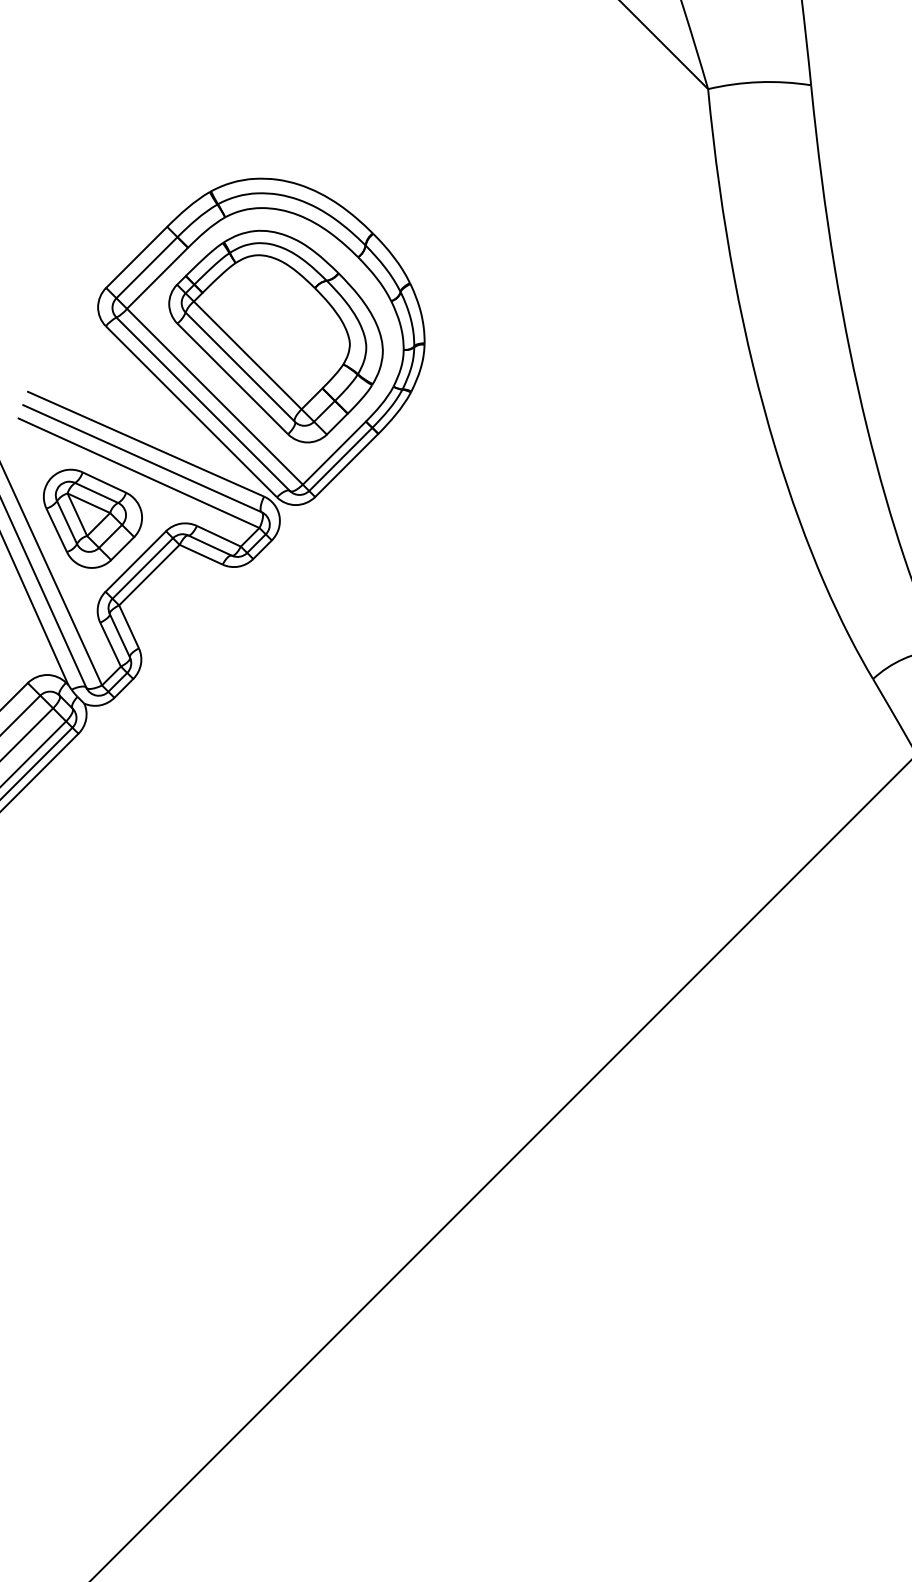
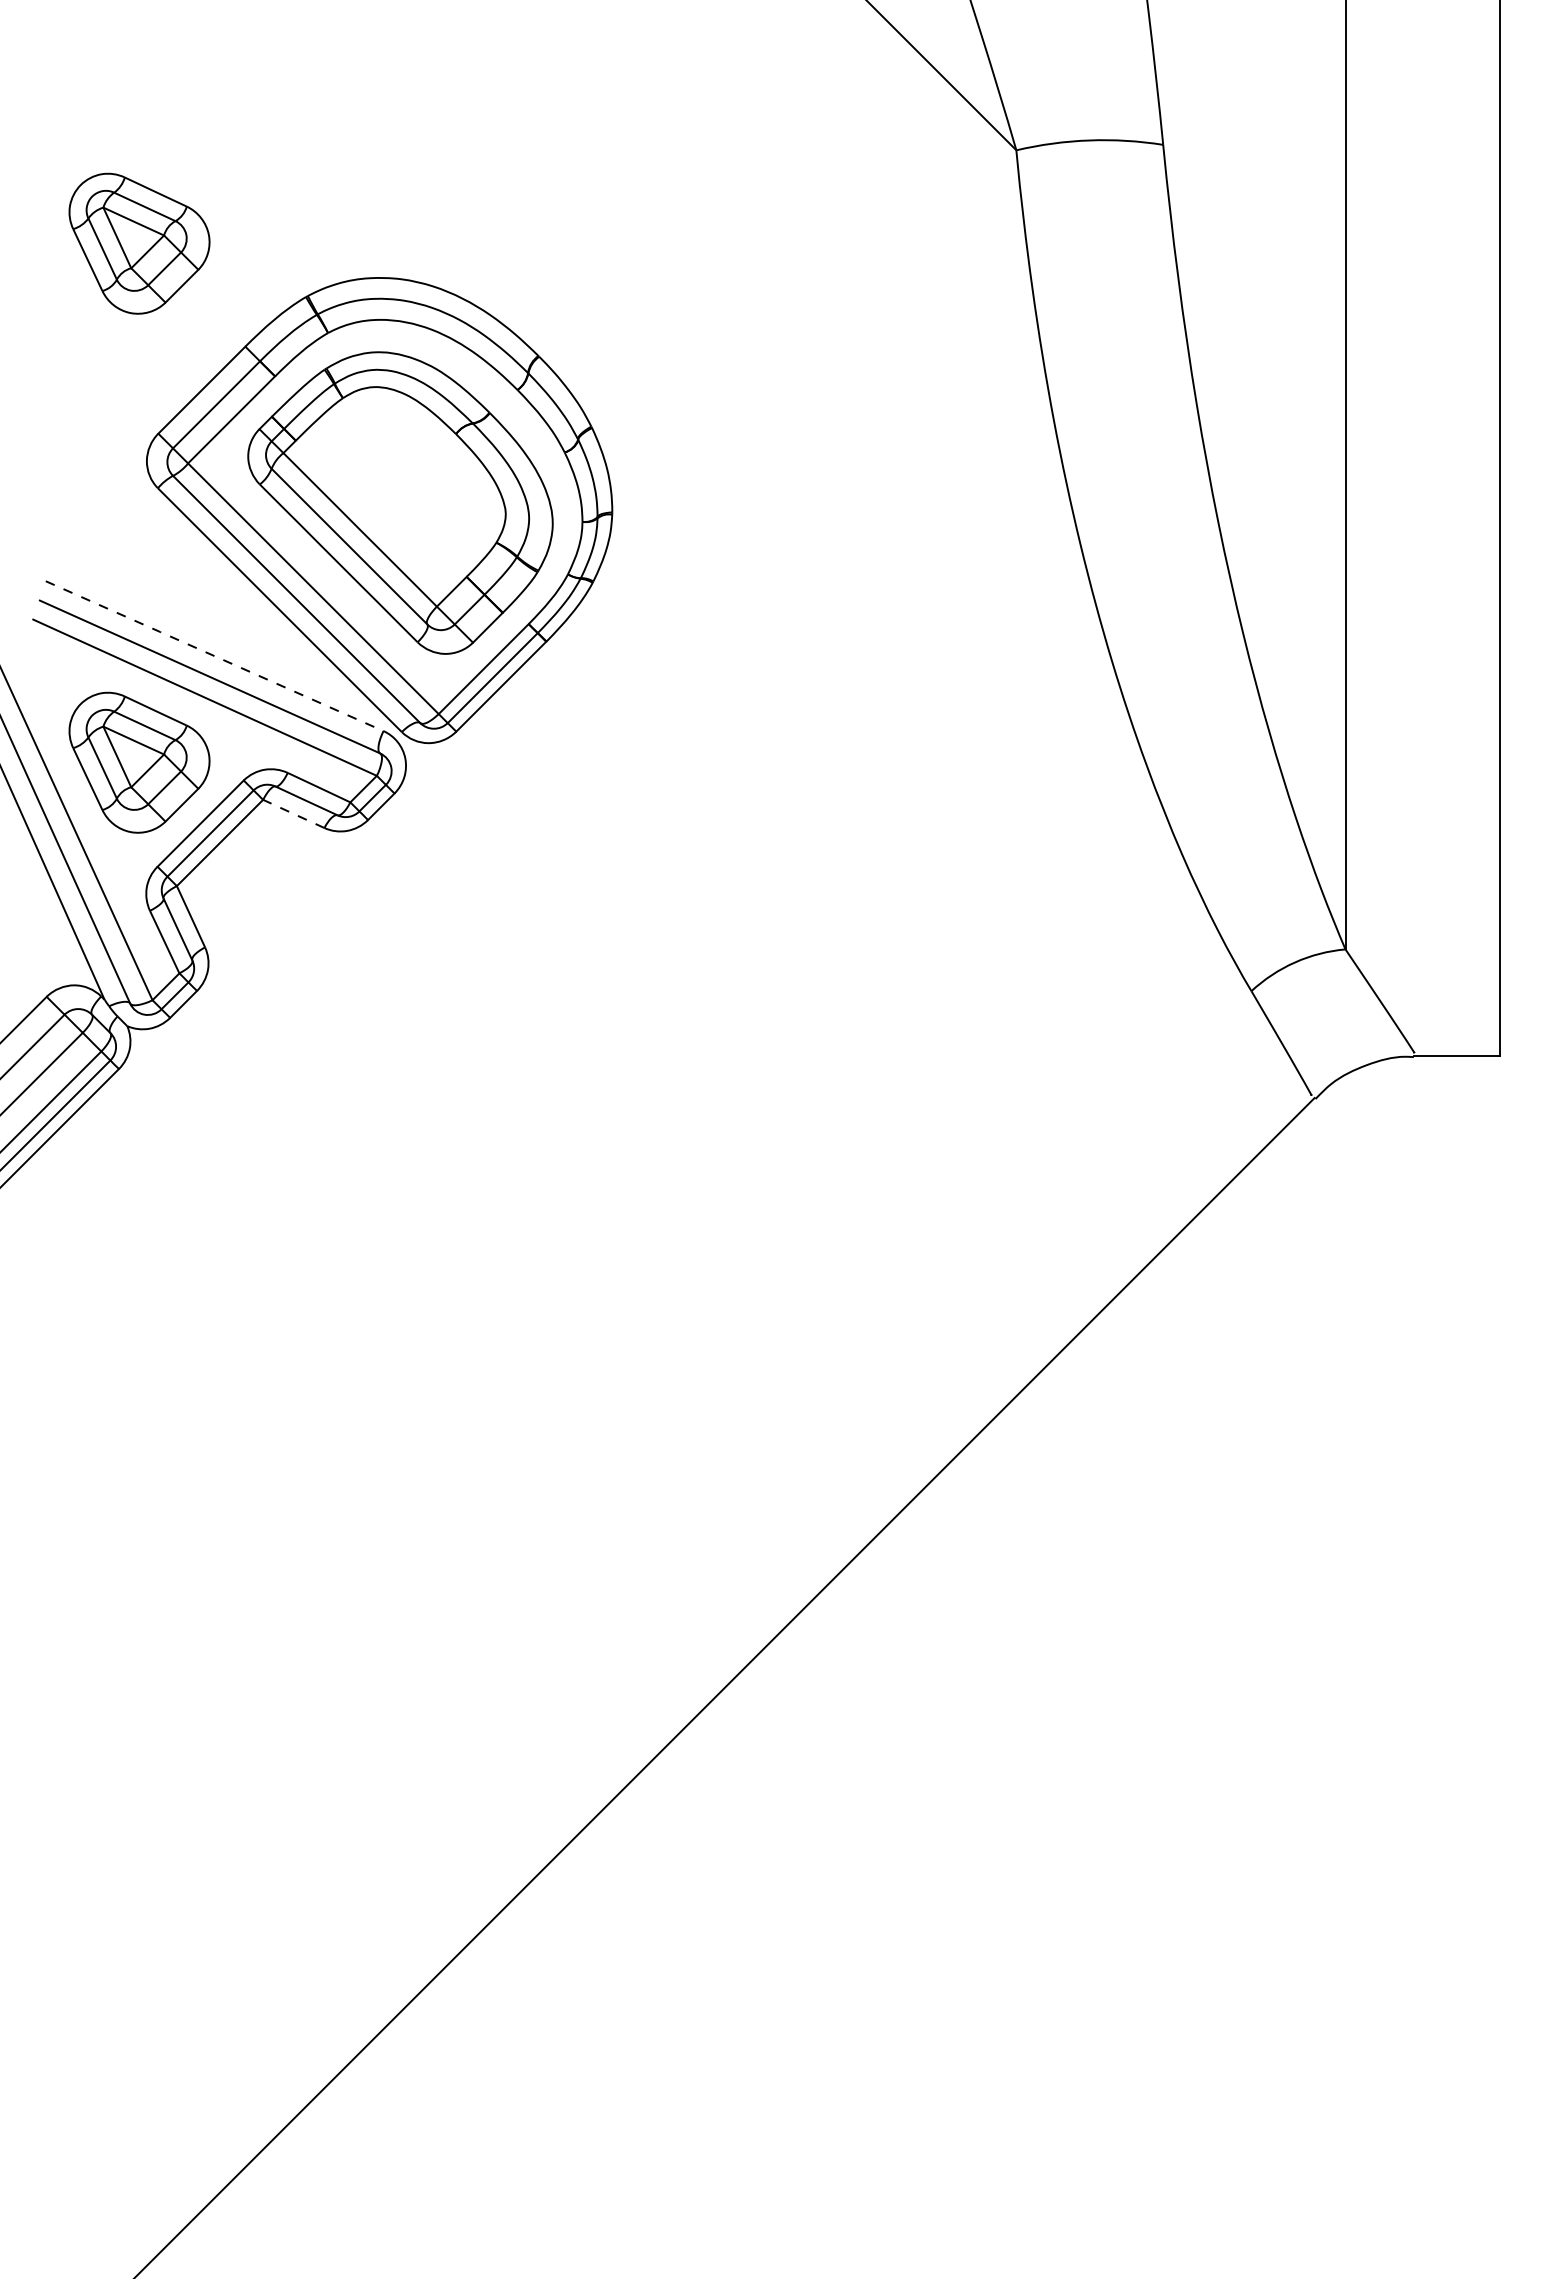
part: (92, 154) -> (139, 243), added
line: (145, 444) -> (214, 656), solid -> dashed
line: (200, 555) -> (293, 814), solid -> dashed

